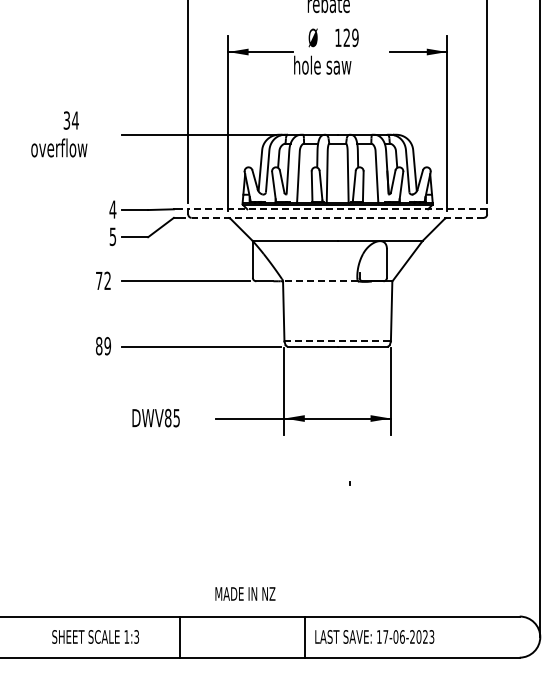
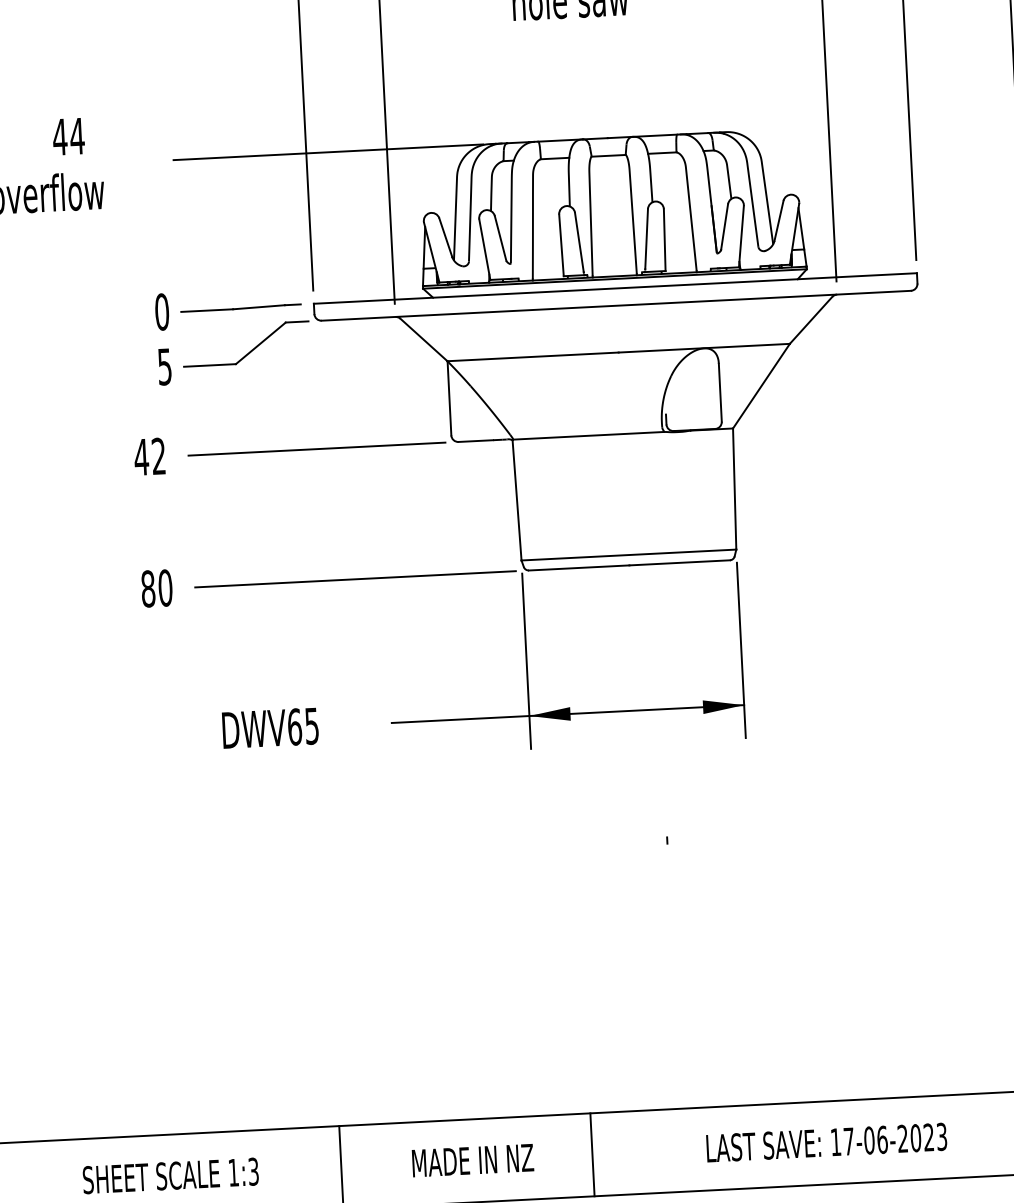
text: (66, 120) -> (59, 137), 34 -> 44
text: (112, 209) -> (161, 311), 4 -> 0
line: (337, 209) -> (615, 288), dashed -> solid
line: (337, 217) -> (615, 305), dashed -> solid
text: (98, 280) -> (140, 456), 72 -> 42
line: (320, 281) -> (588, 435), dashed -> solid
line: (338, 341) -> (630, 555), dashed -> solid
text: (107, 346) -> (165, 588), 89 -> 80
text: (167, 417) -> (293, 725), DWV85 -> DWV65
text: (245, 593) -> (473, 1159), moved
text: (374, 636) -> (826, 1141), moved

